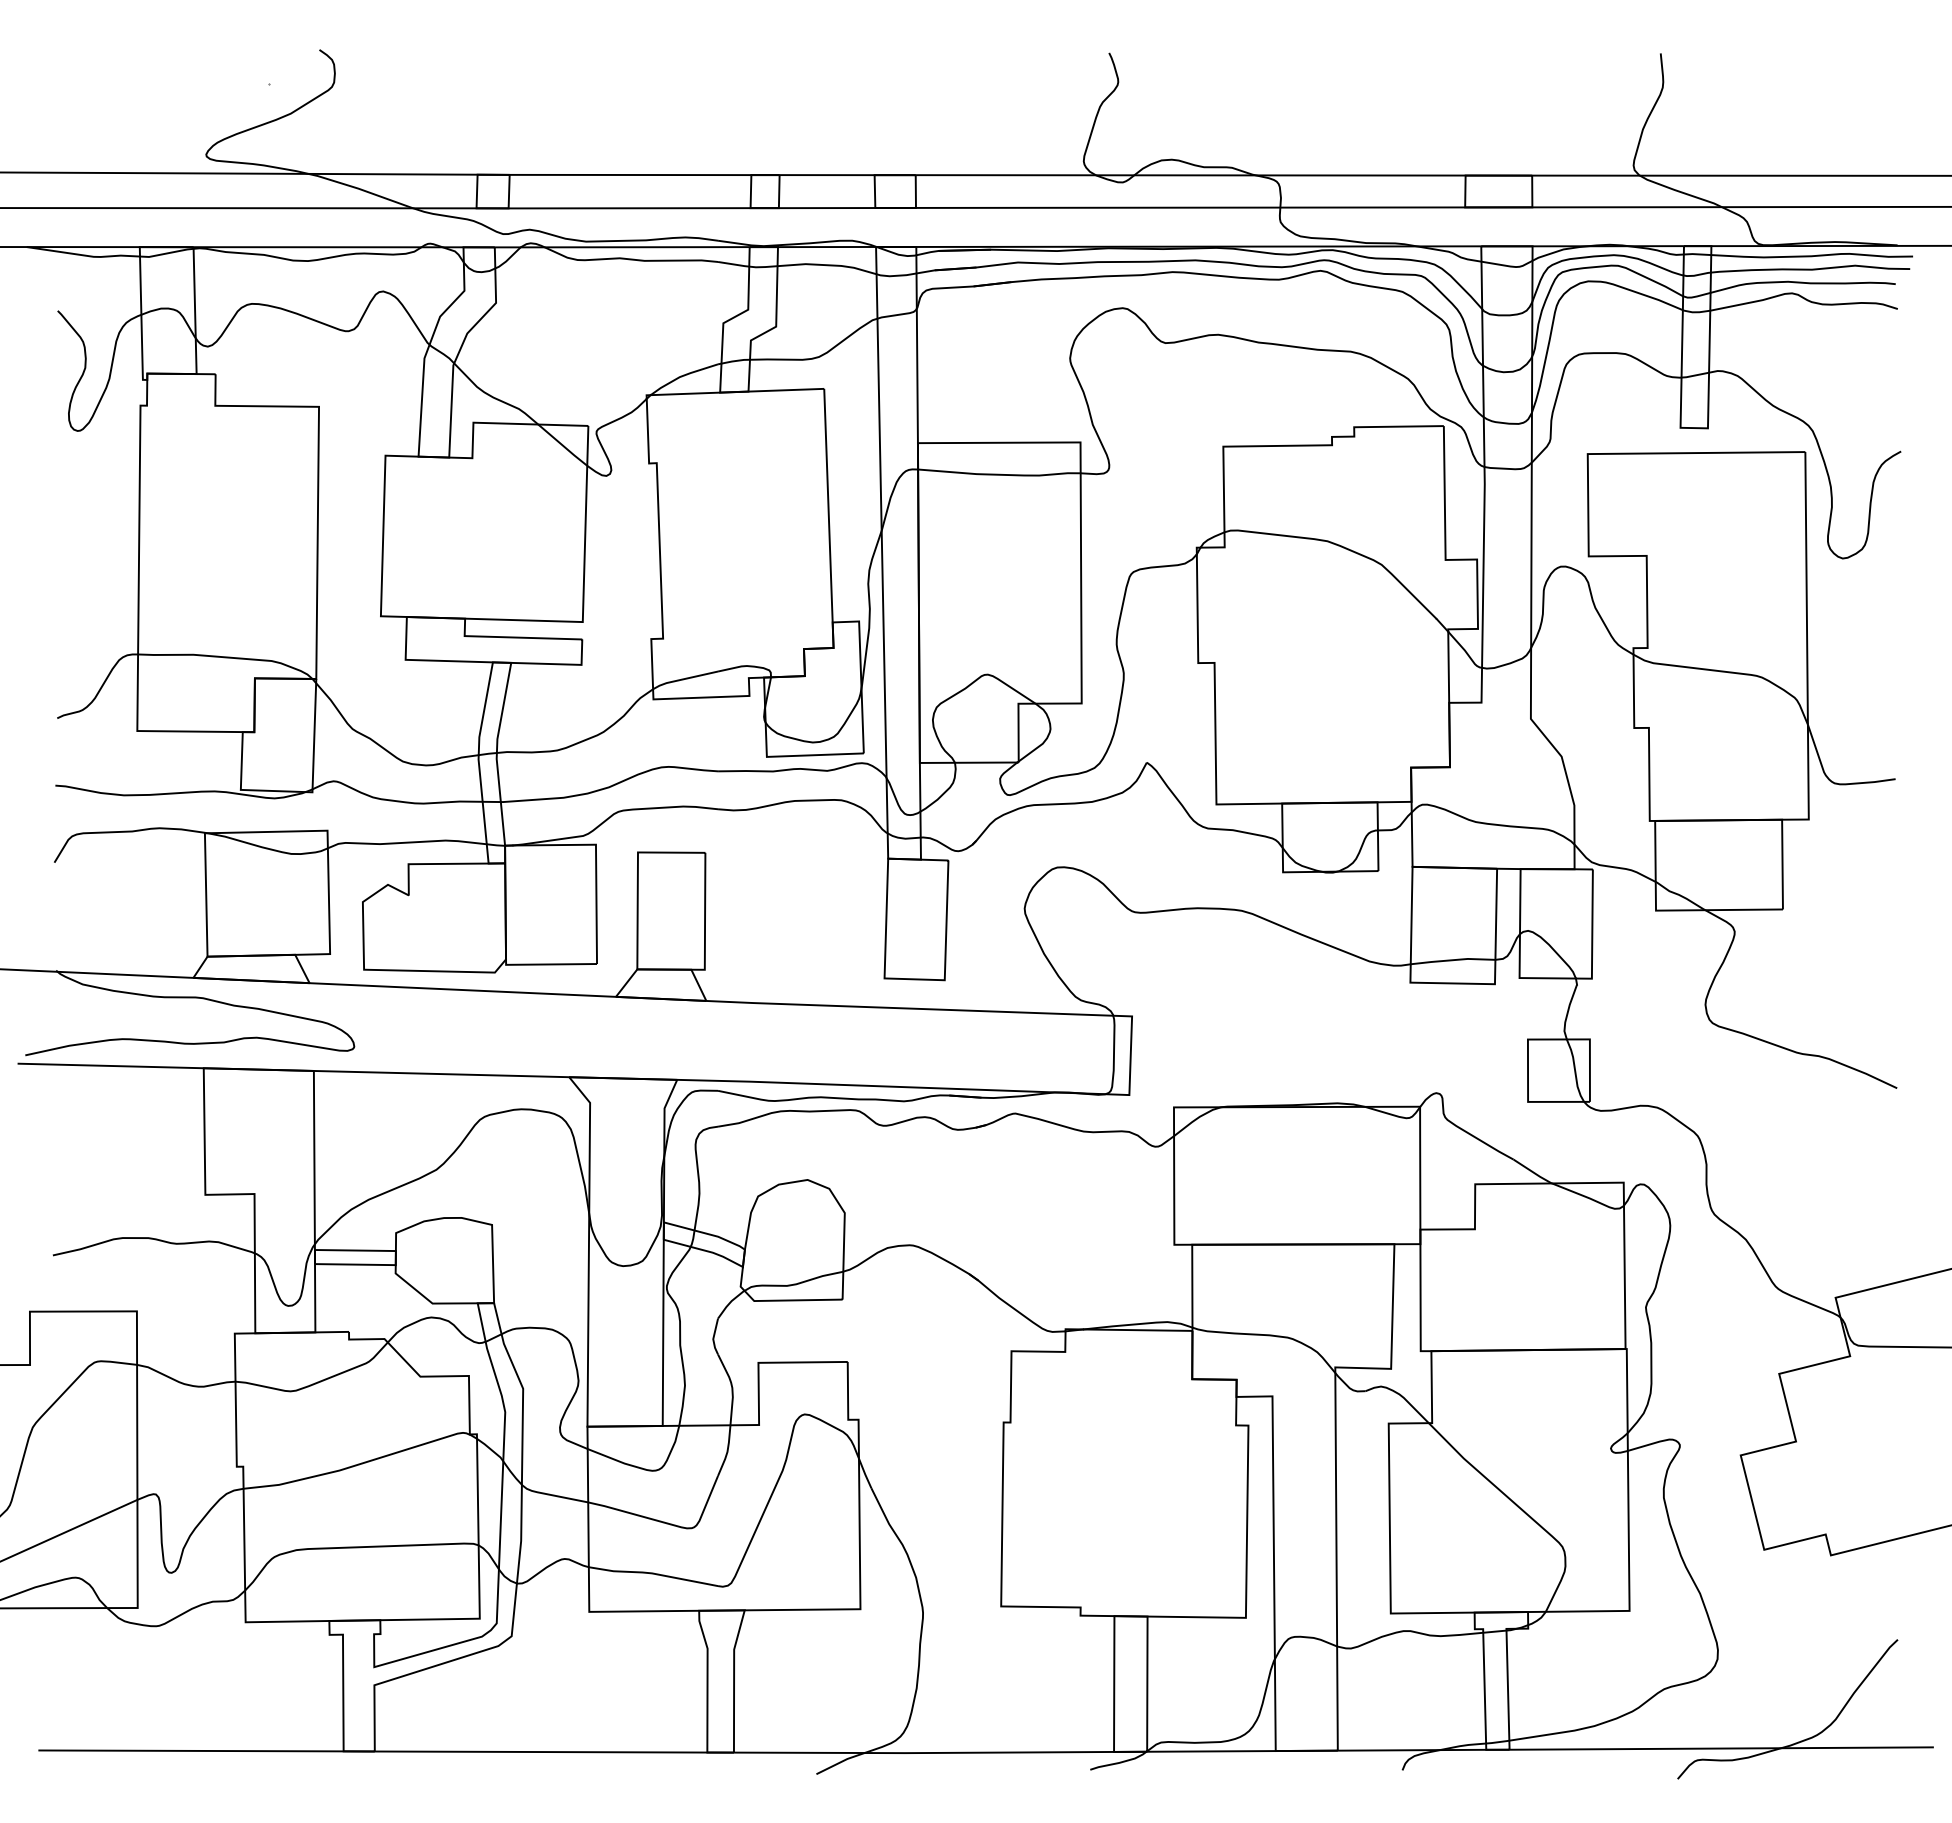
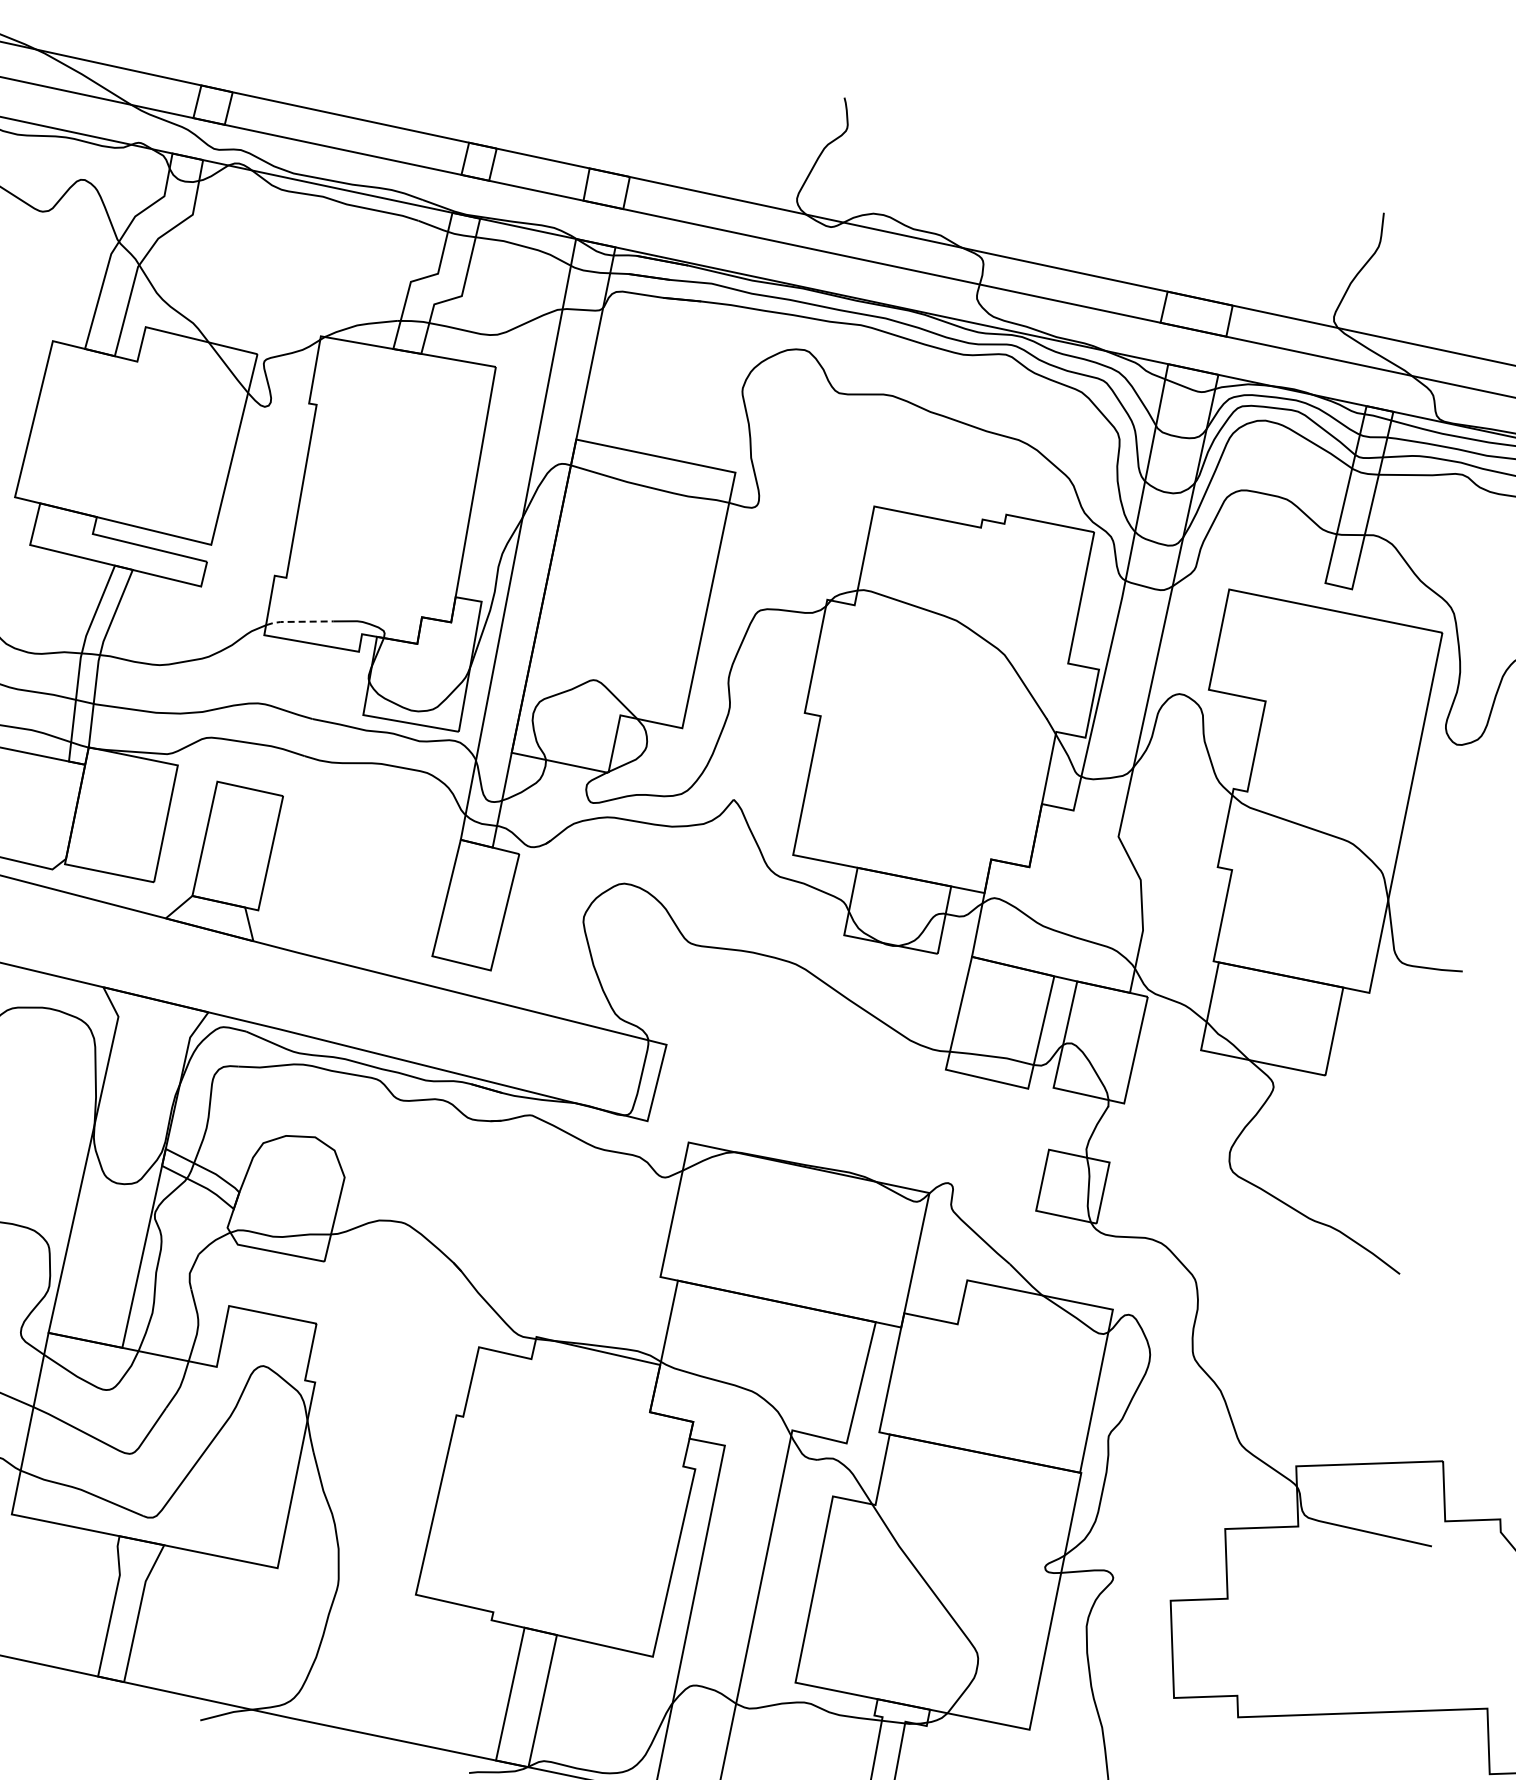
line: (684, 679) -> (298, 622), solid -> dashed

